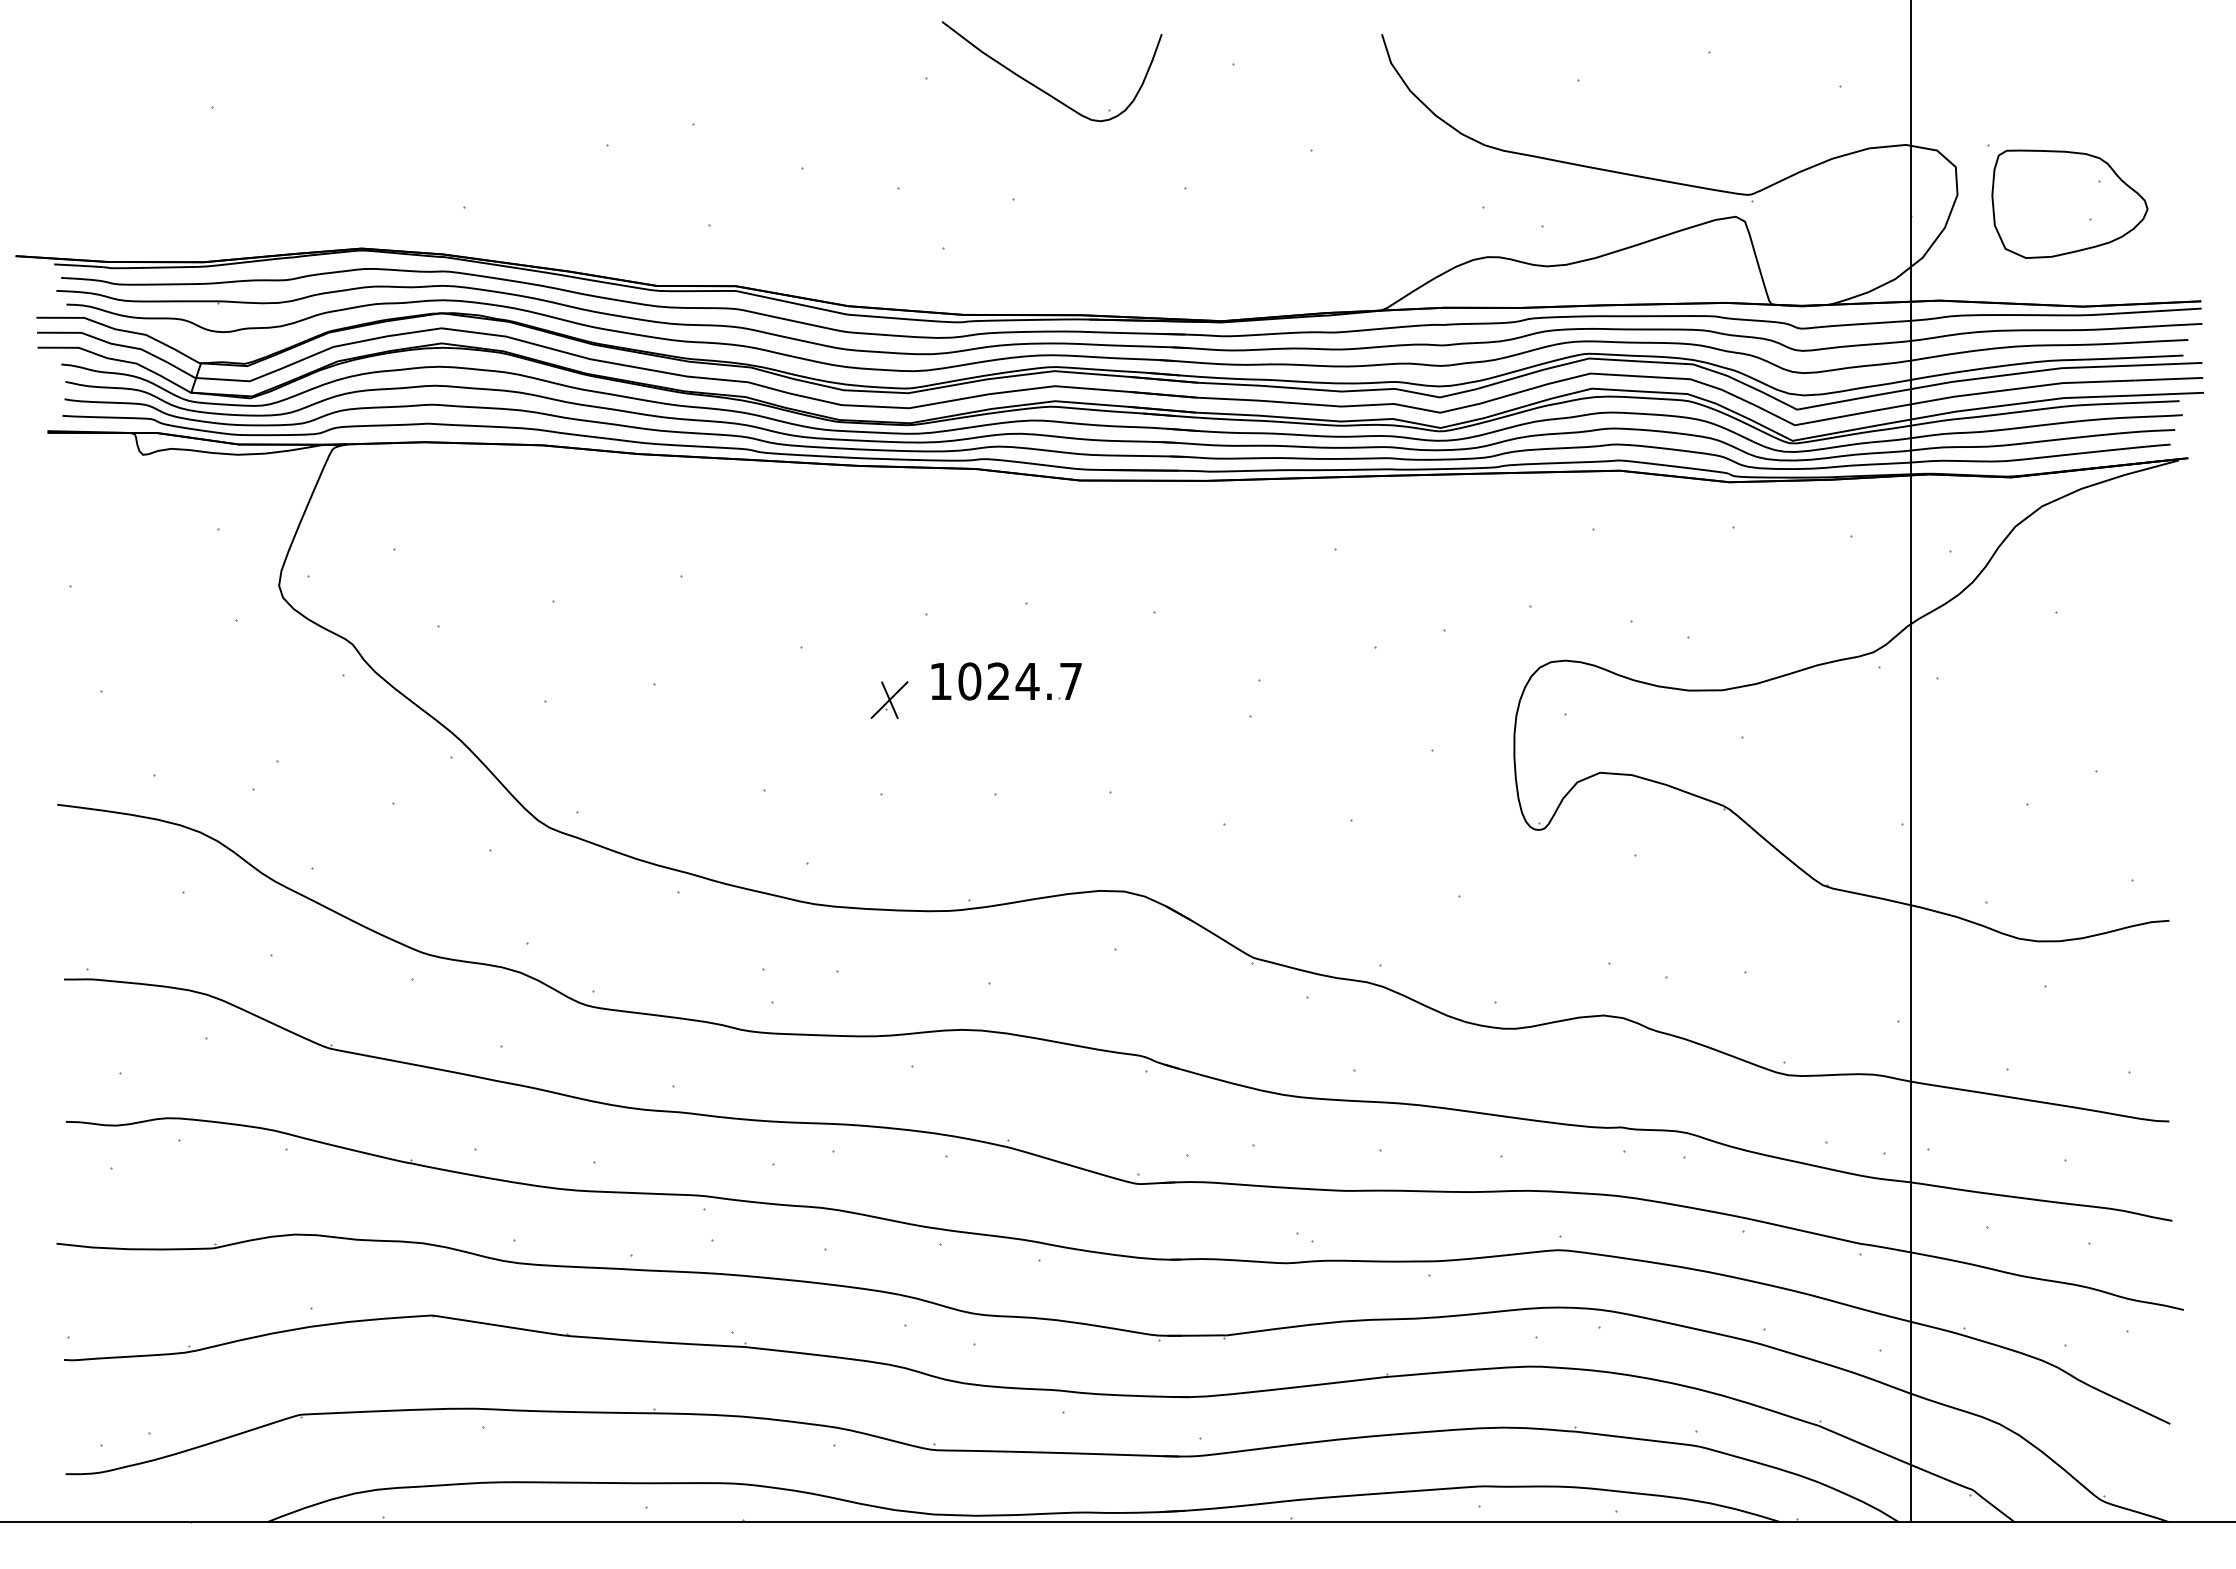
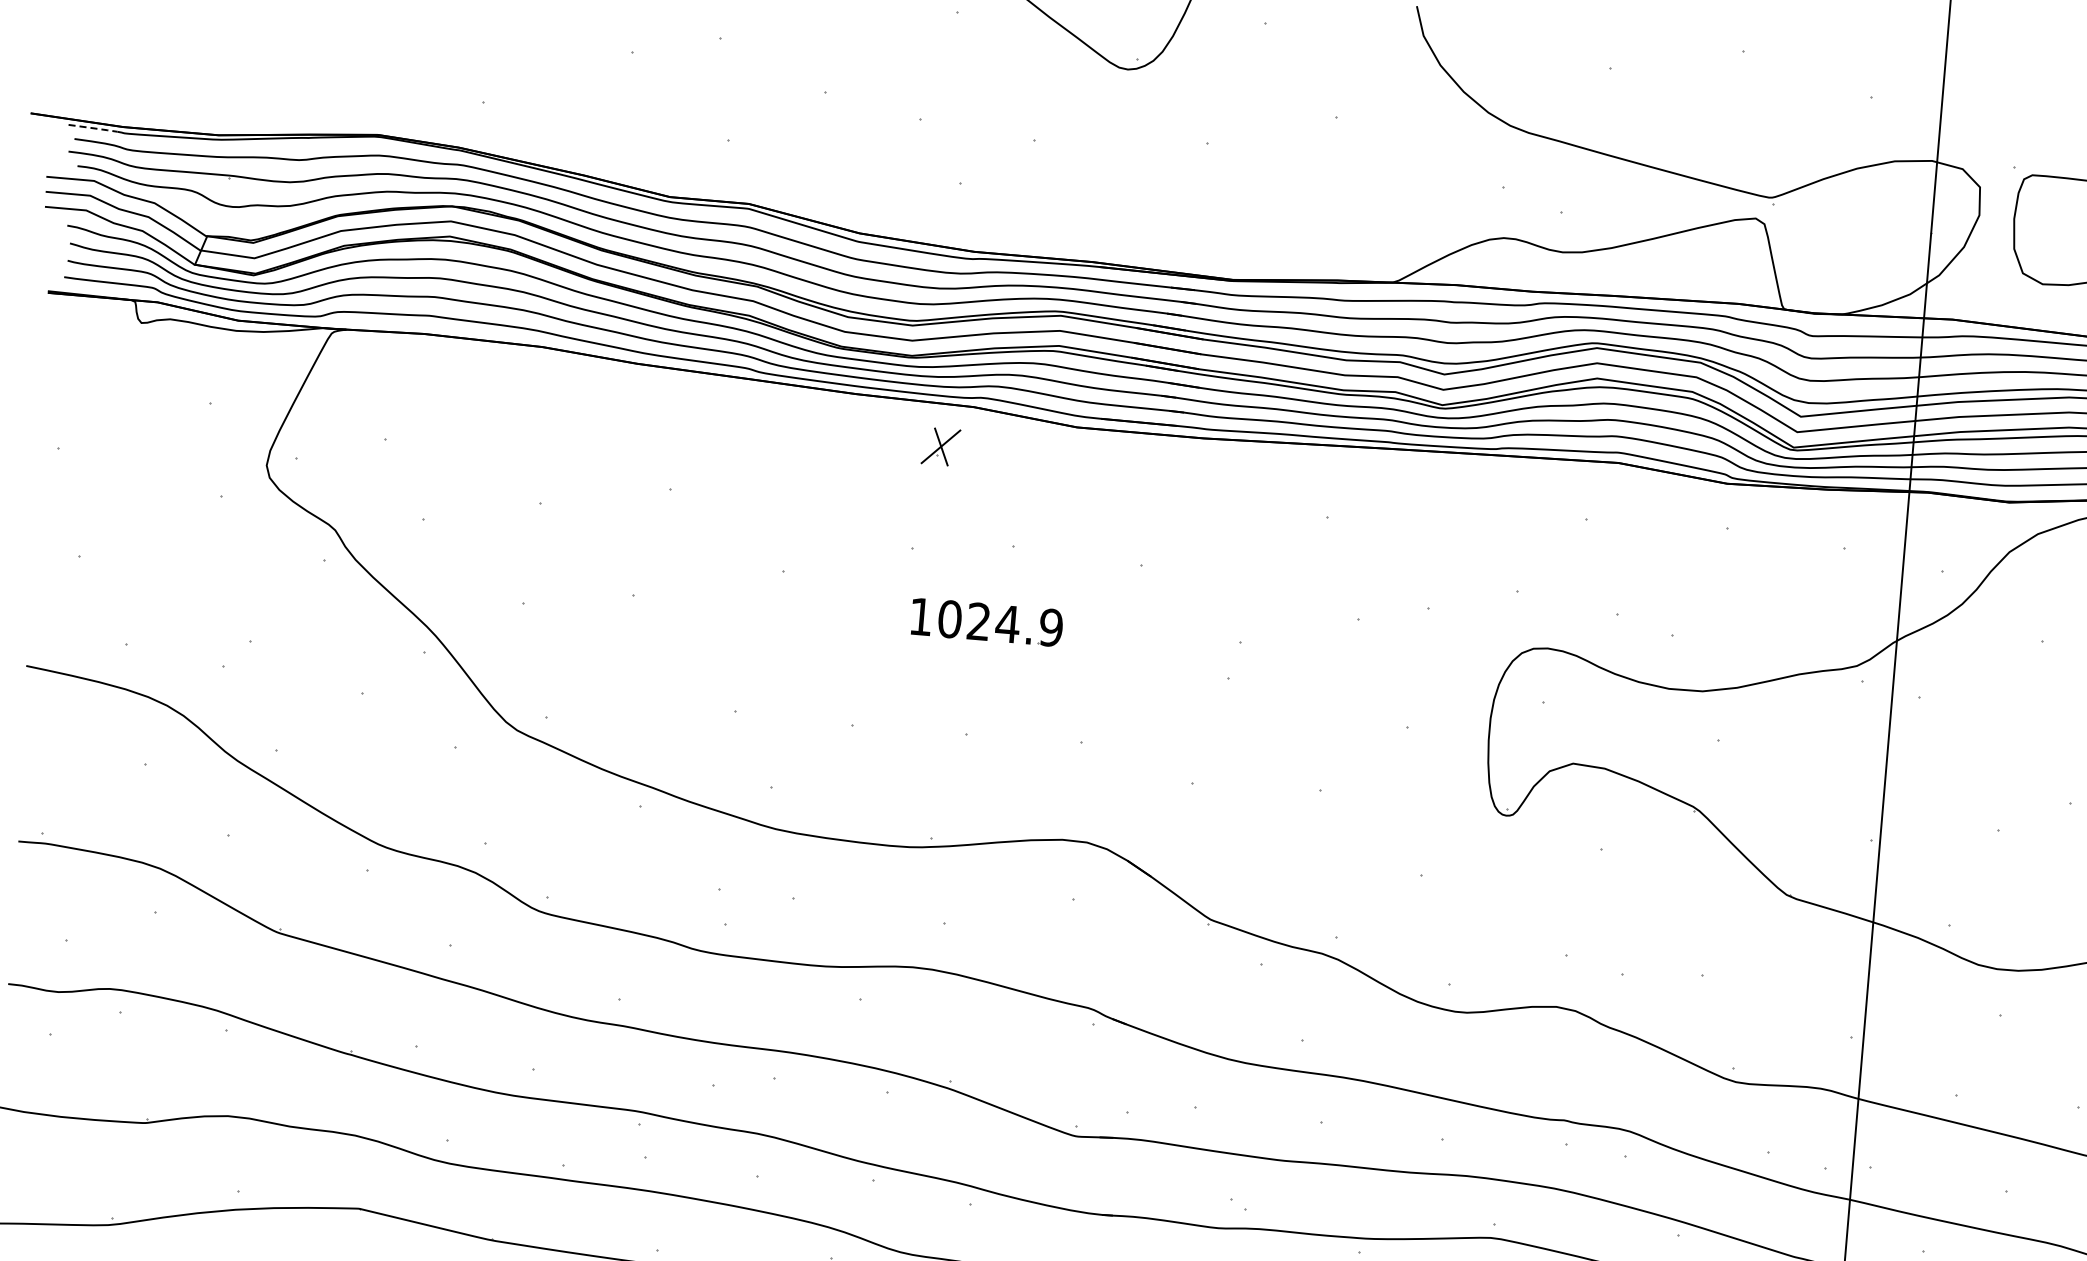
line: (79, 265) -> (93, 128), solid -> dashed
text: (1070, 681) -> (1050, 627), 1024.7 -> 1024.9
part: (889, 699) -> (941, 446), moved

